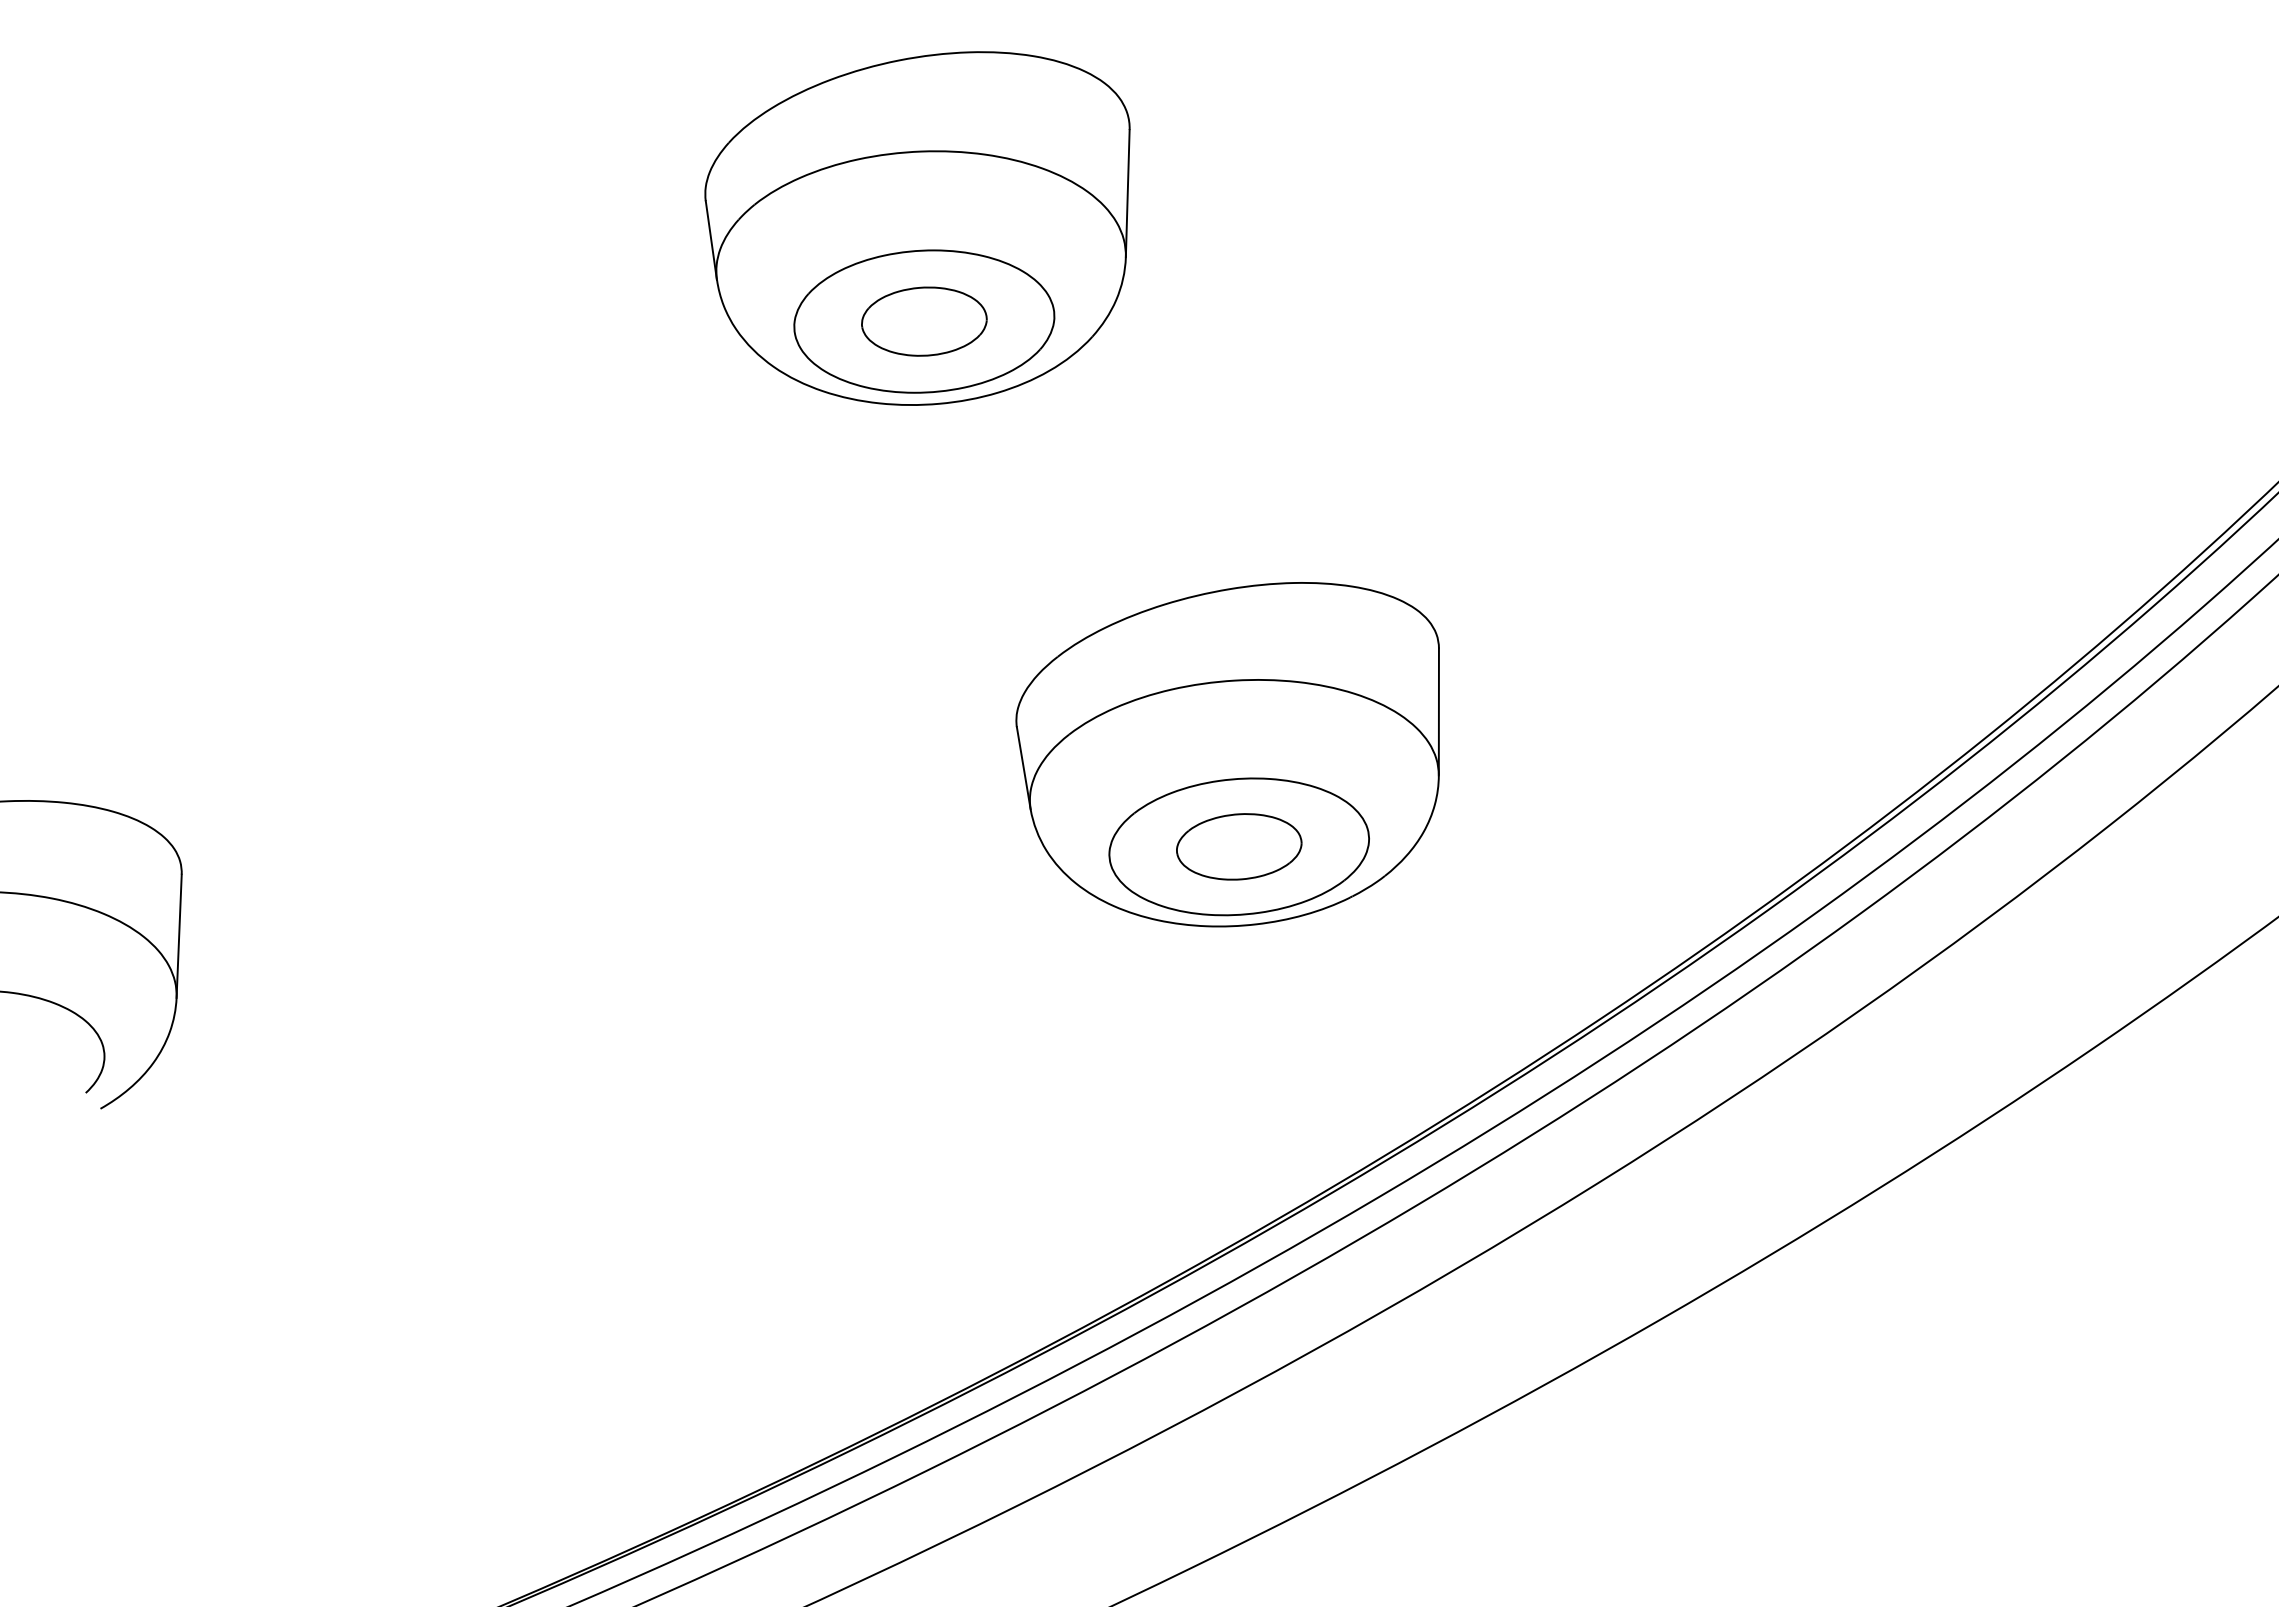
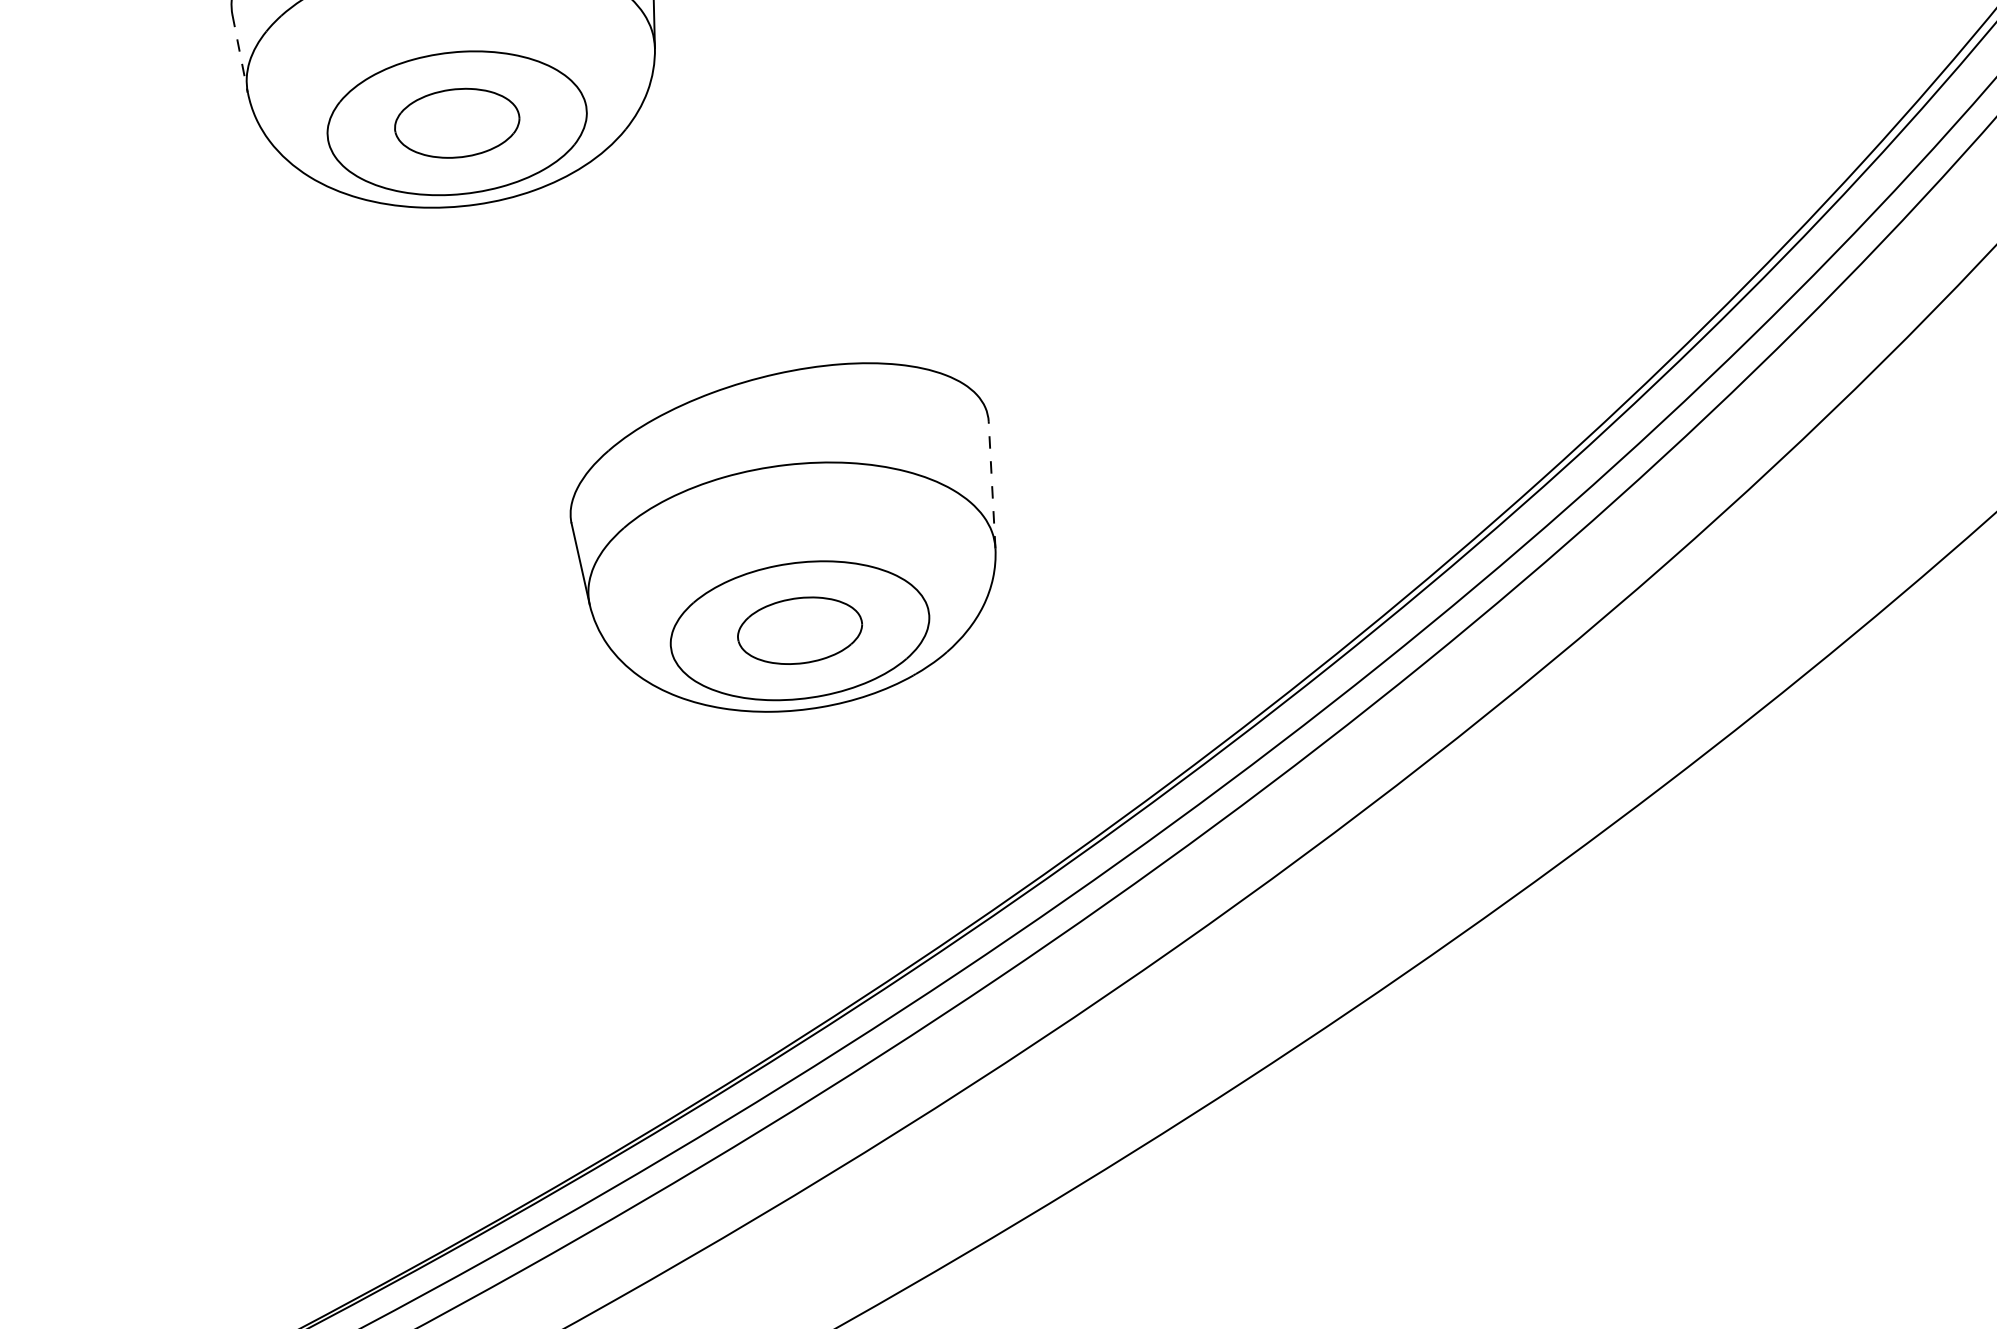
line: (711, 240) -> (240, 53), solid -> dashed
line: (1438, 711) -> (991, 484), solid -> dashed

